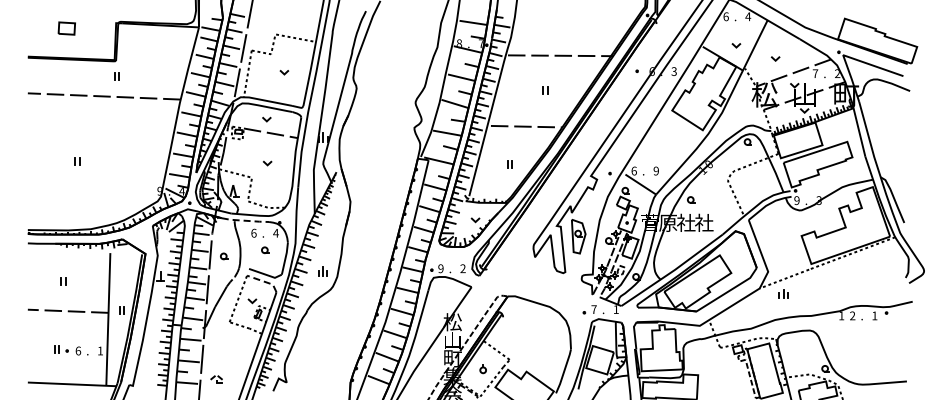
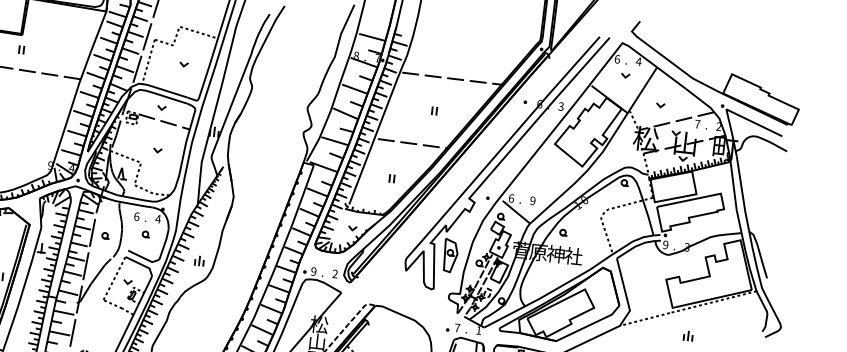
line: (735, 45) -> (624, 75), moved
line: (246, 220) -> (131, 203), dashed -> solid
text: (687, 222) -> (557, 254), 社 -> 神
line: (264, 281) -> (141, 264), dashed -> solid
part: (783, 293) -> (688, 335), moved

